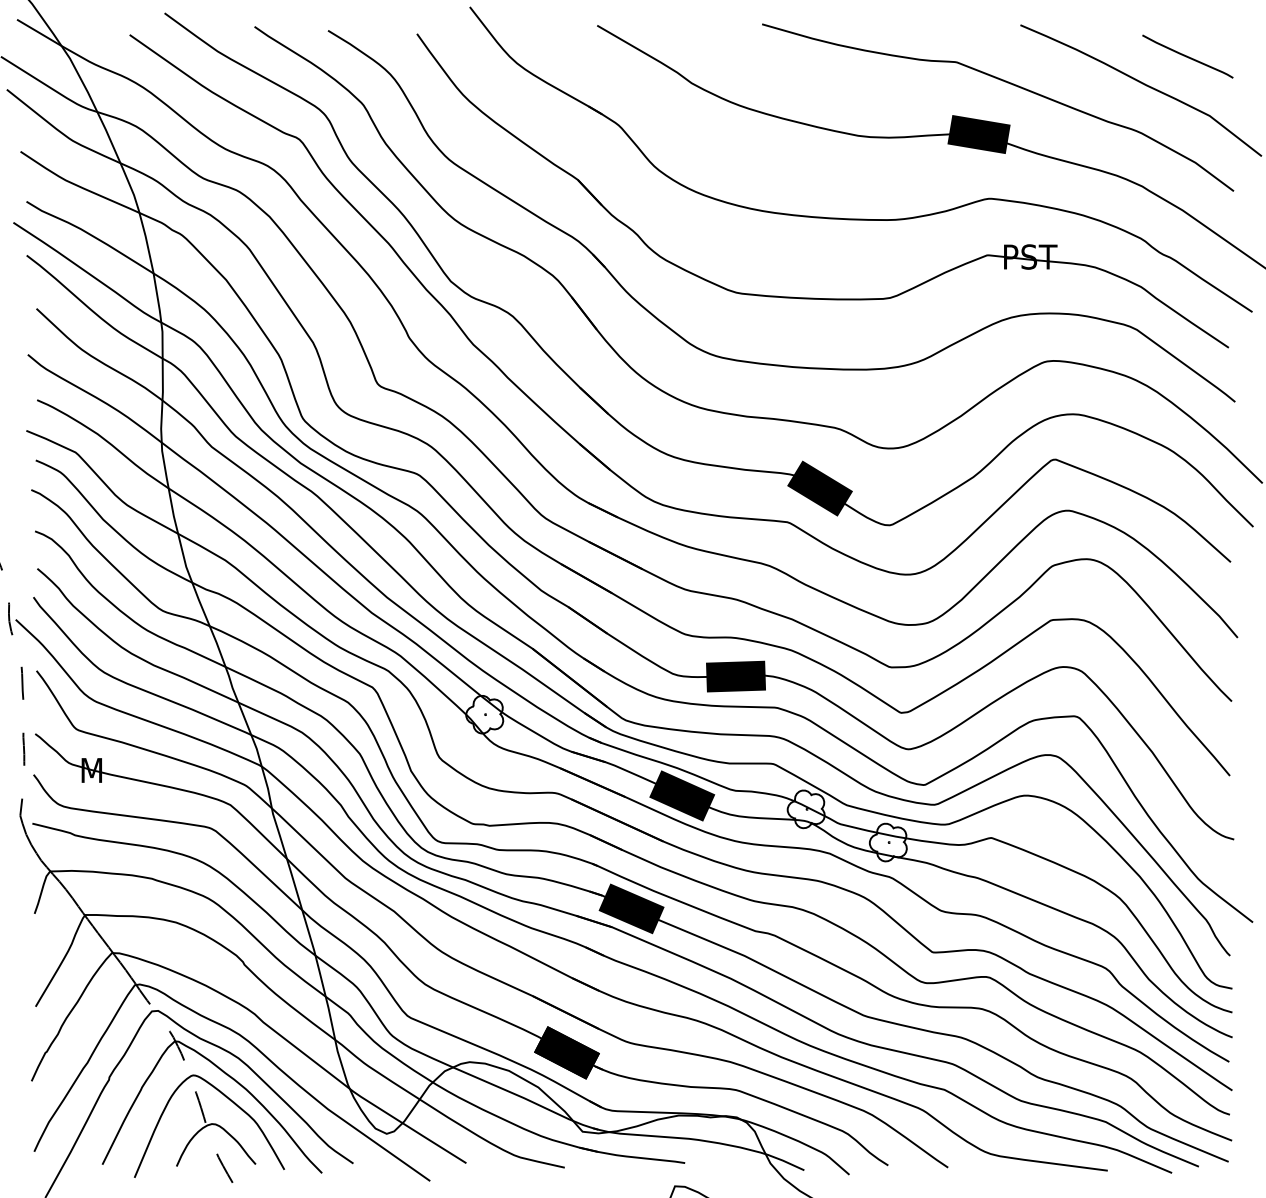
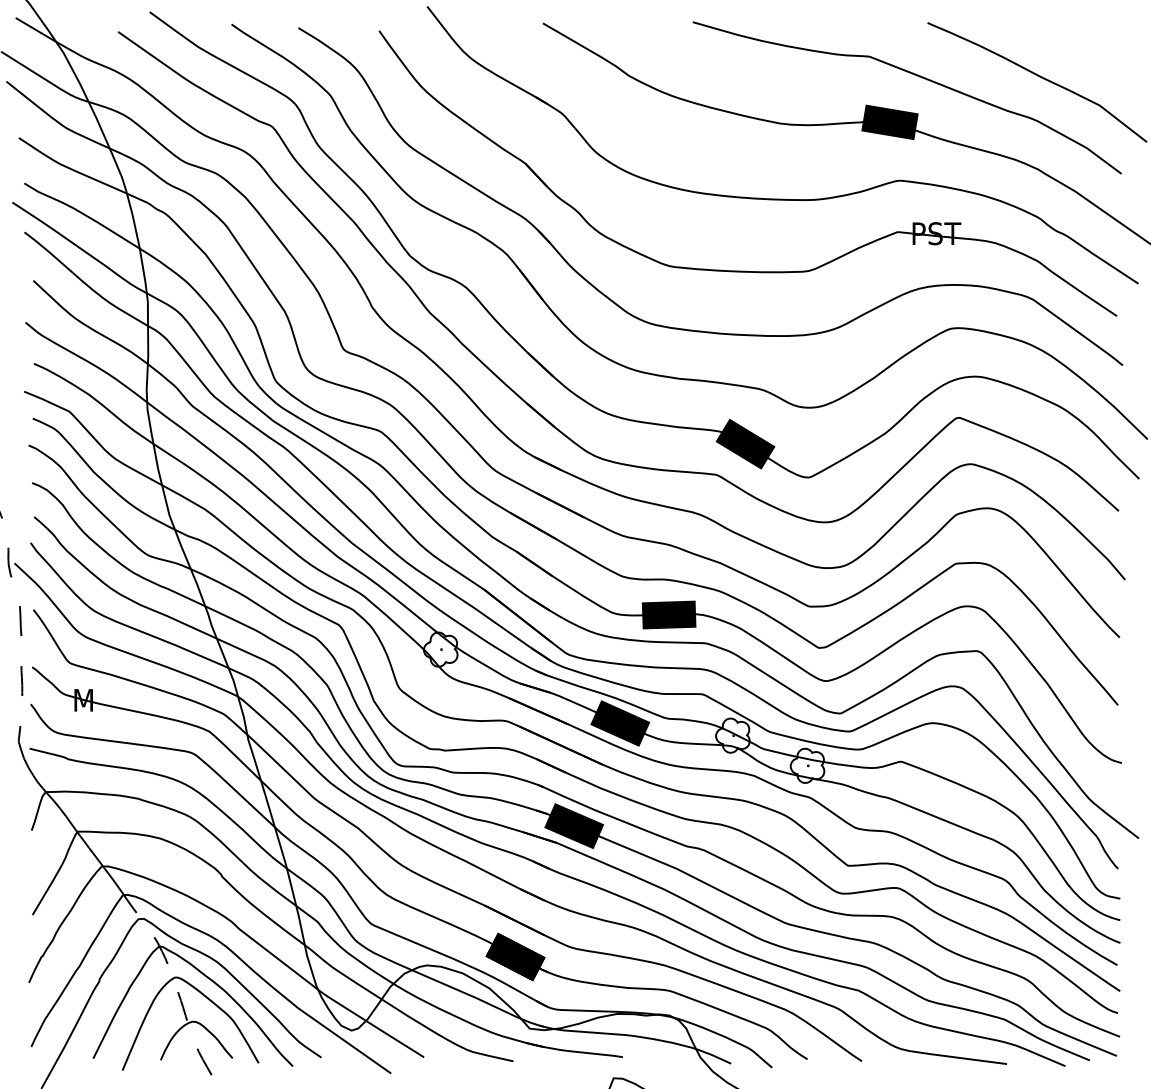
line: (1187, 56) -> (1079, 51), removed

